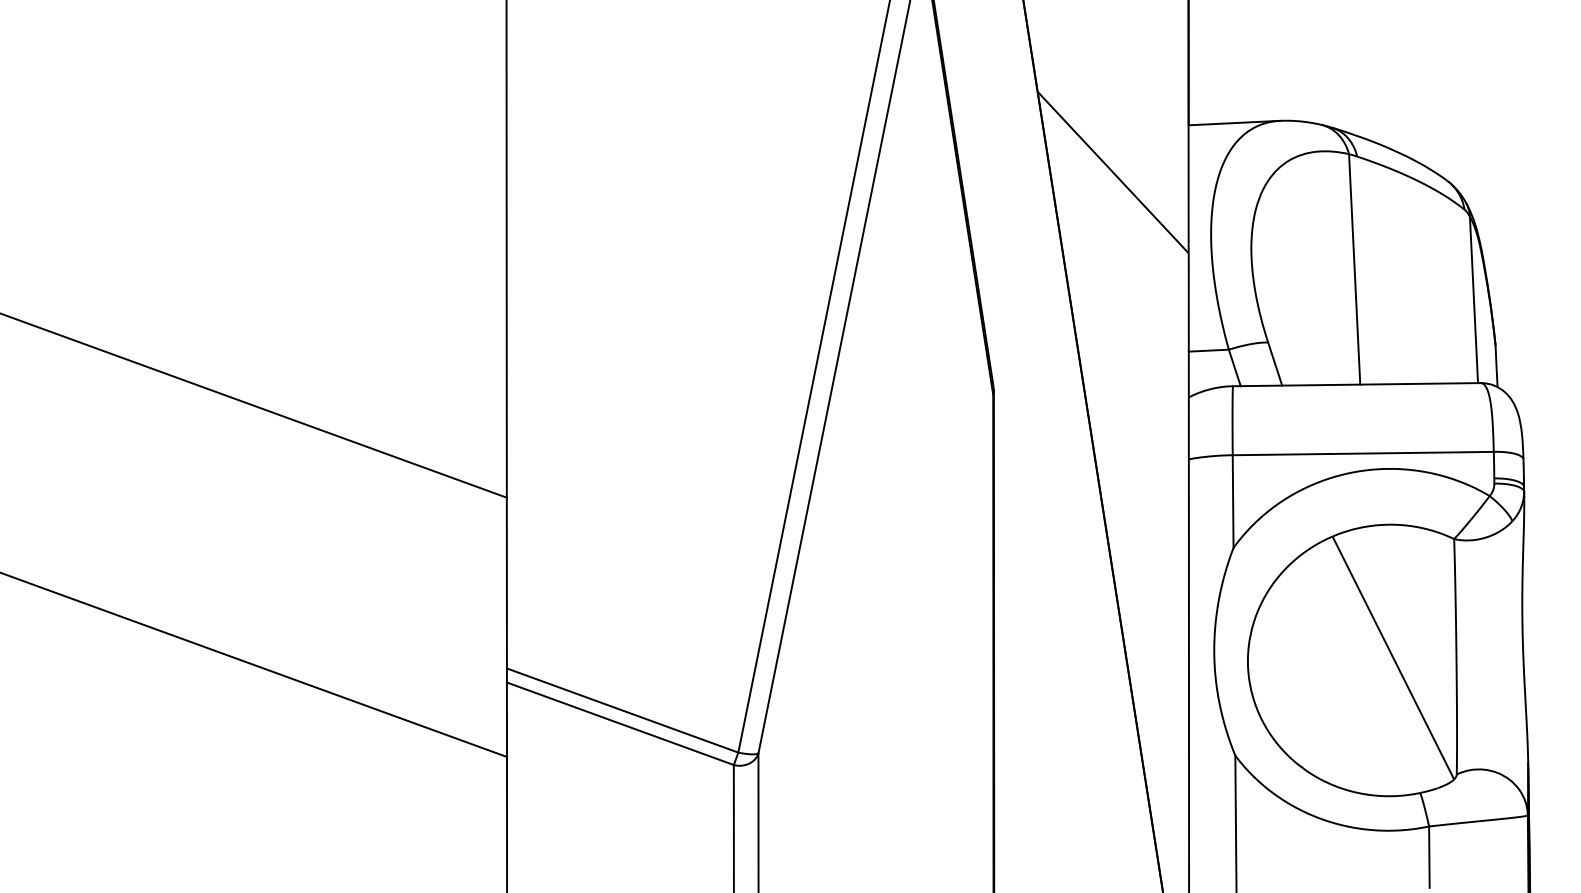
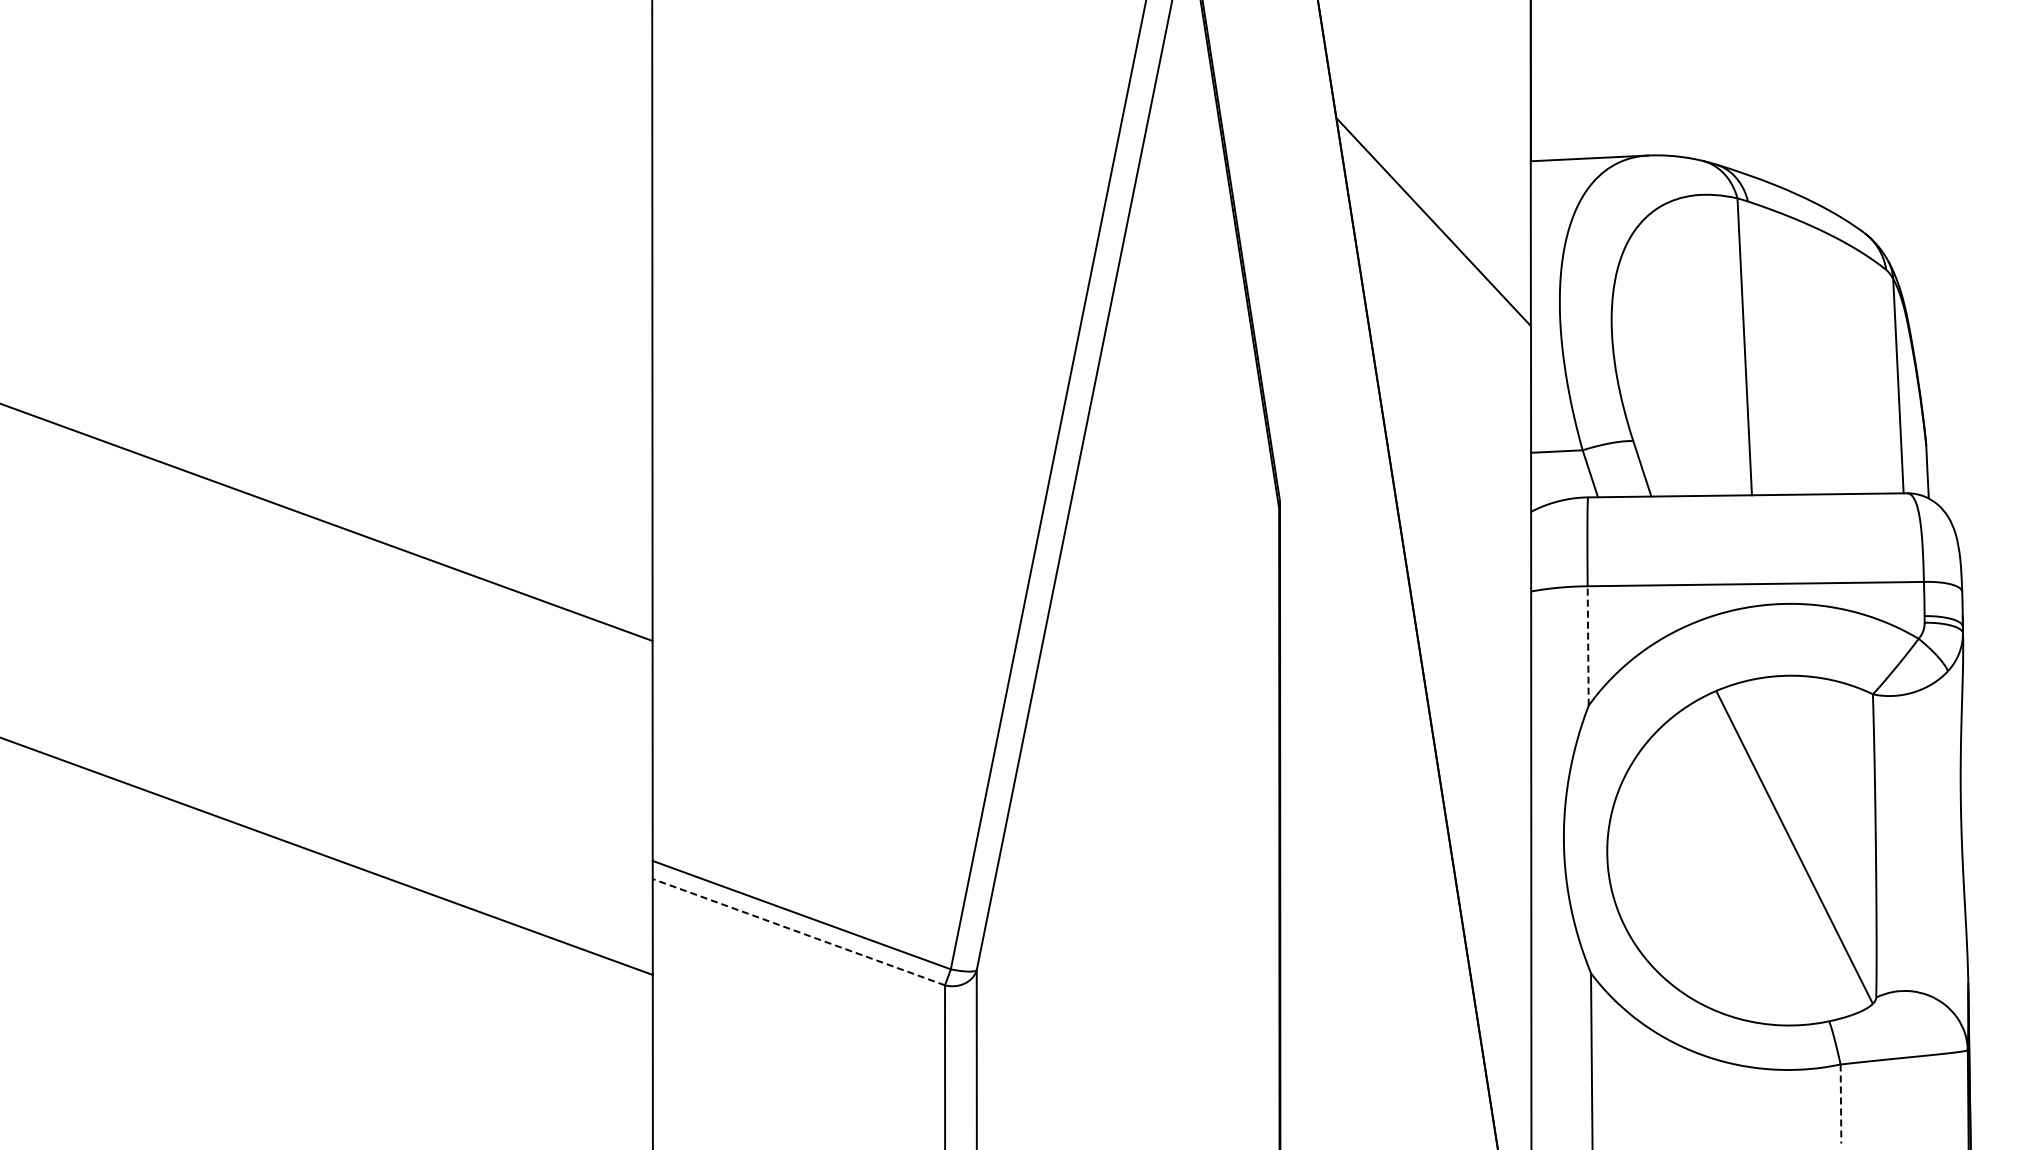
line: (1233, 501) -> (1588, 645), solid -> dashed
line: (620, 724) -> (798, 932), solid -> dashed
line: (1429, 857) -> (1840, 1104), solid -> dashed

